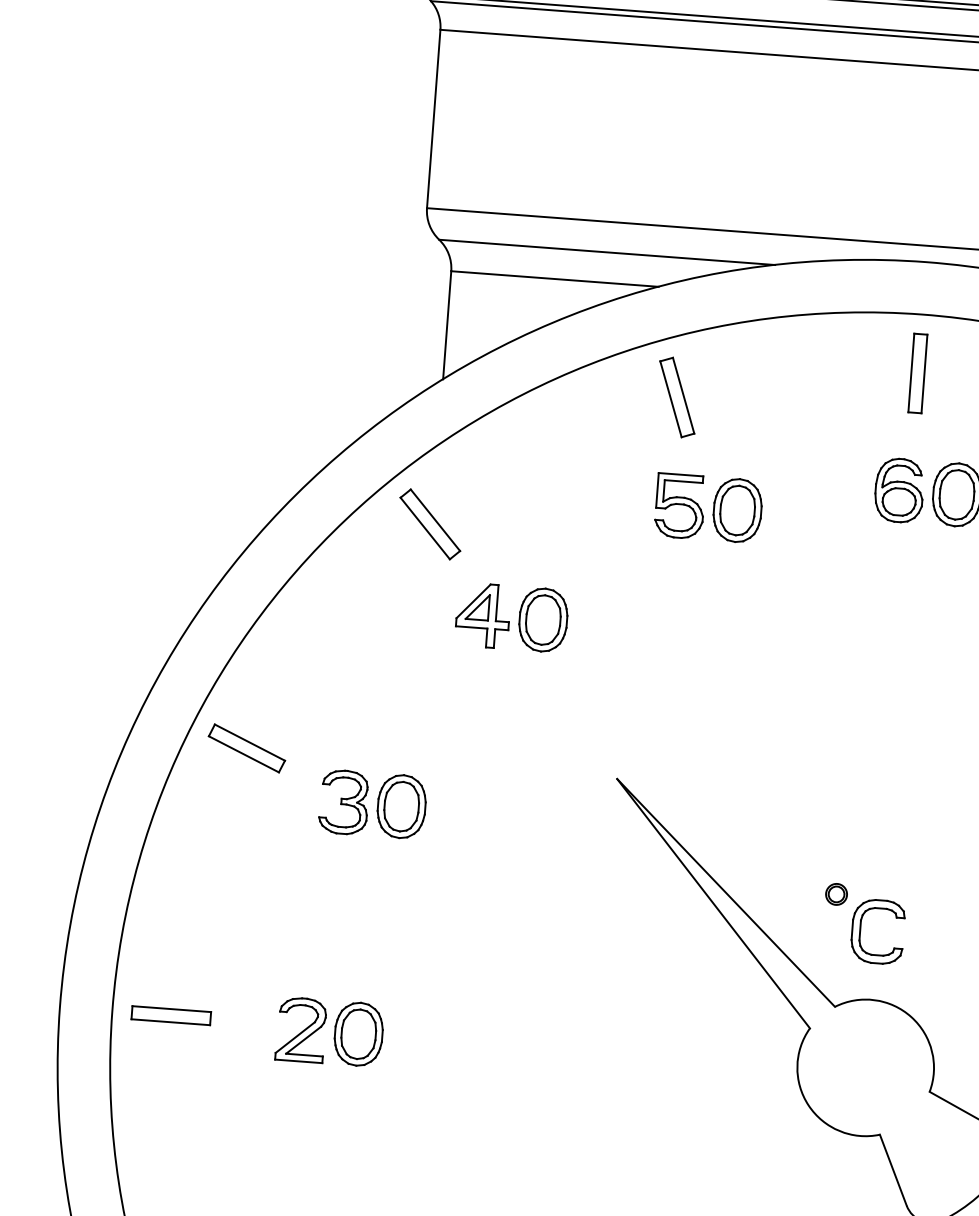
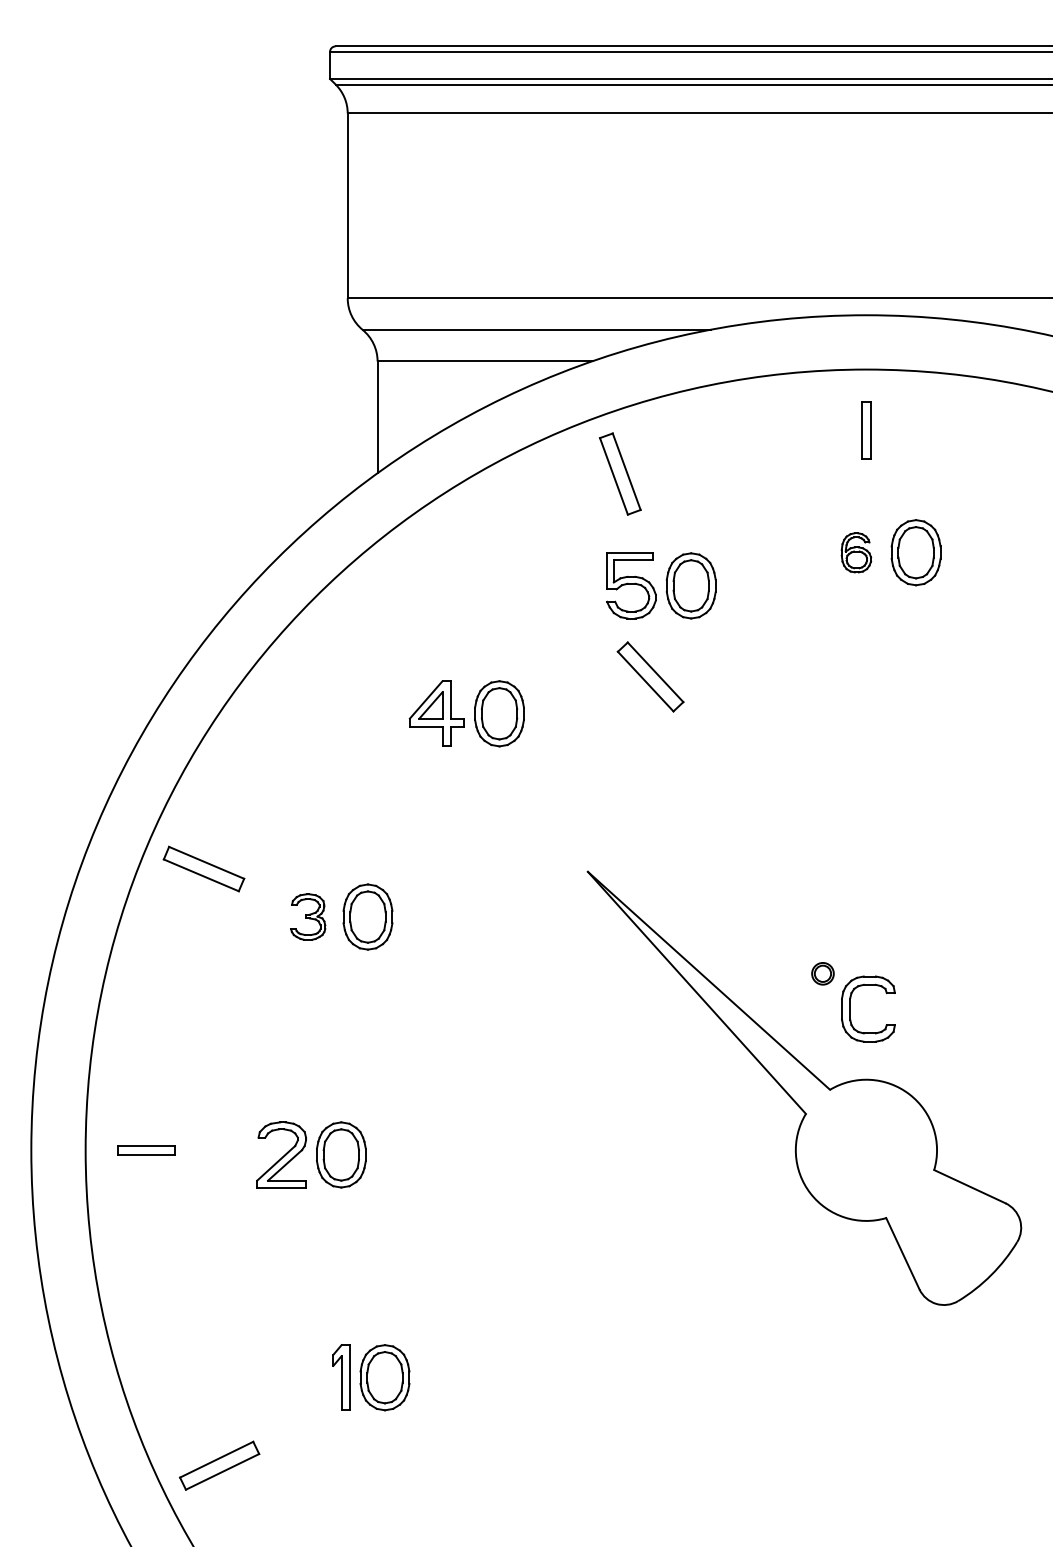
part: (917, 373) -> (866, 430), size x0.7
part: (899, 490) -> (856, 552), size x0.6
part: (430, 523) -> (650, 676), moved
part: (343, 801) -> (307, 916), size x0.7
part: (171, 1015) -> (146, 1150), size x0.7

